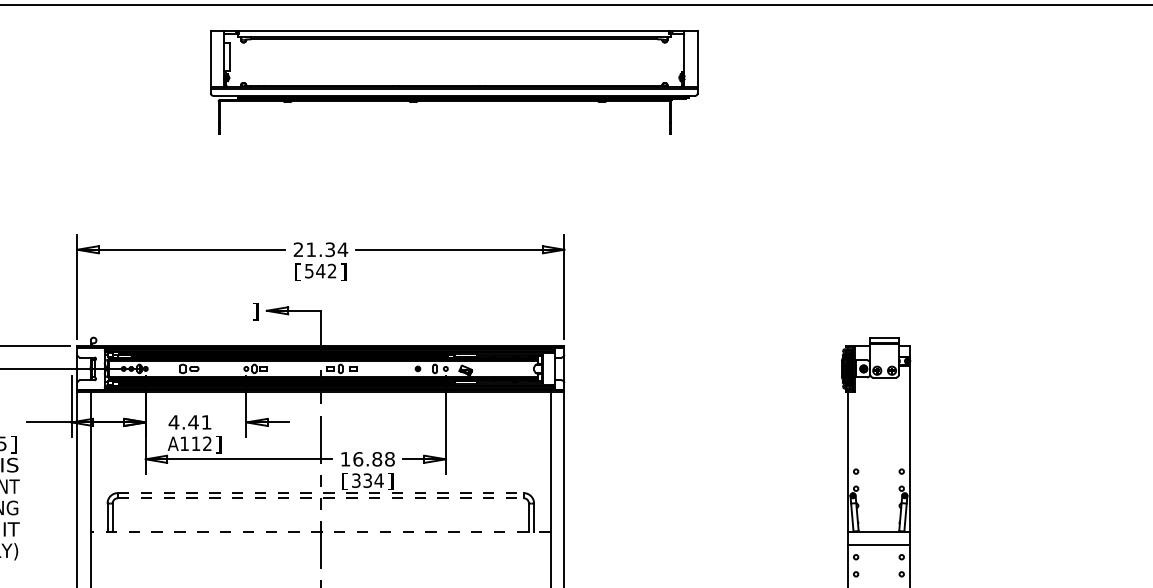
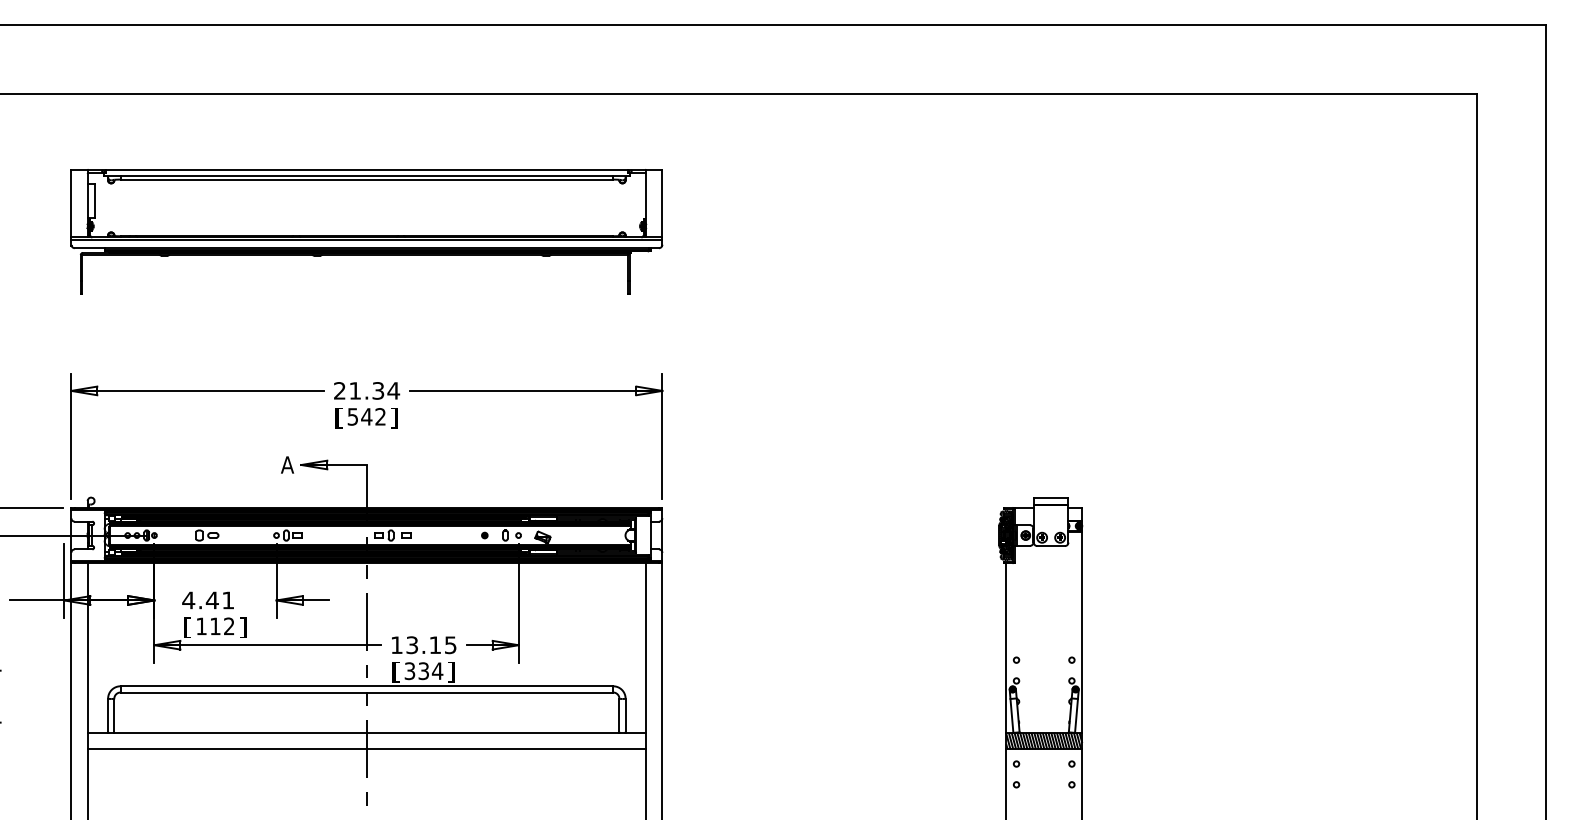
part: (453, 82) -> (366, 231), moved
text: (255, 312) -> (287, 466), ] -> A
text: (173, 444) -> (187, 627), A -> [
text: (374, 459) -> (431, 645), 16.88 -> 13.15
line: (321, 493) -> (367, 686), dashed -> solid
line: (321, 498) -> (367, 692), dashed -> solid
line: (320, 531) -> (366, 732), dashed -> solid
hatch: (879, 537) -> (1044, 740), added
line: (320, 545) -> (366, 749), added

